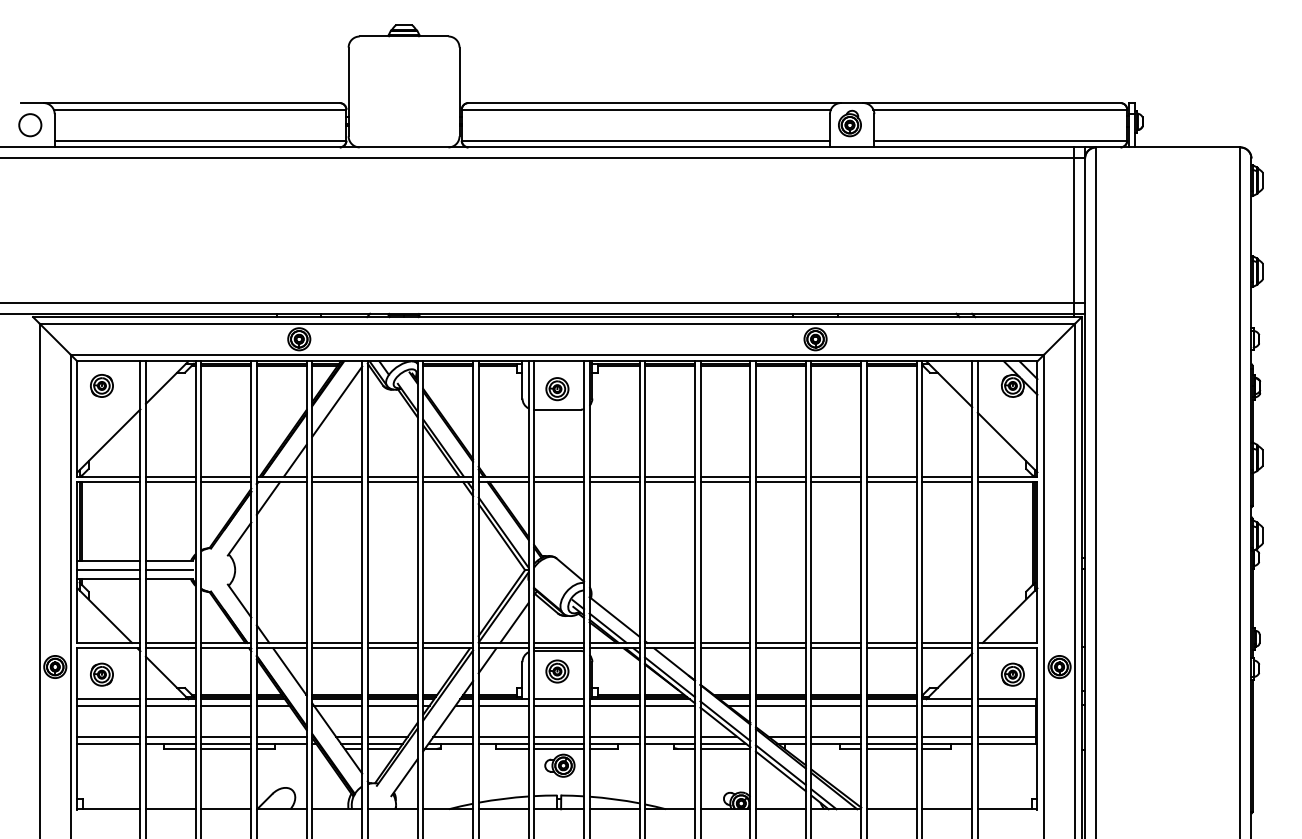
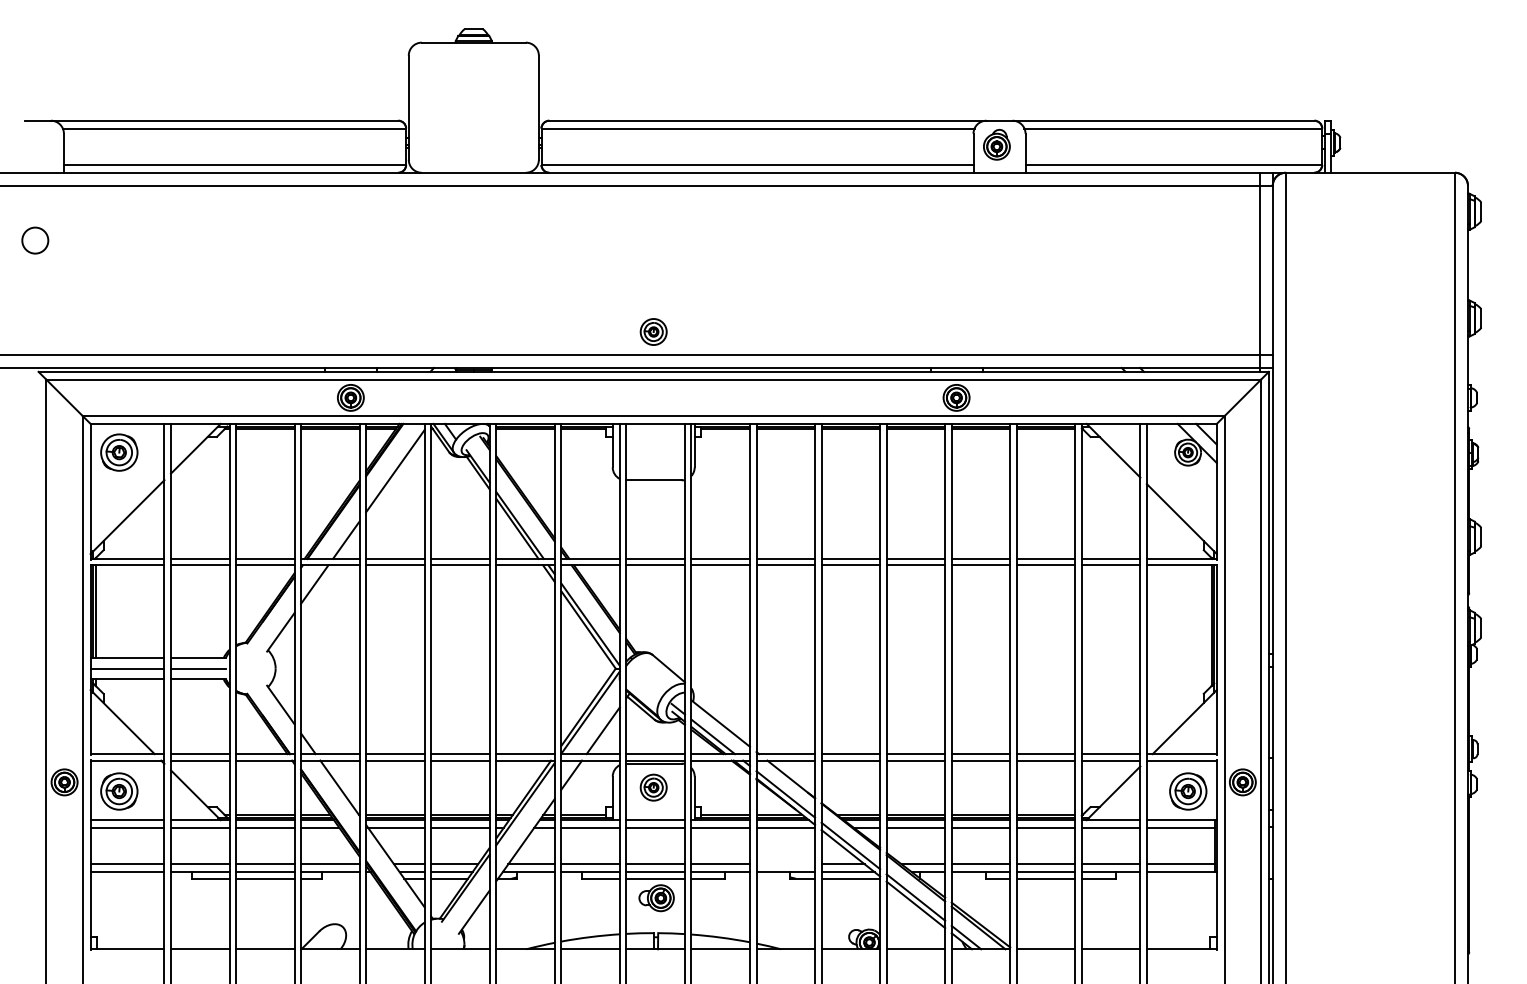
circle: (30, 125) -> (35, 240), moved
part: (101, 385) -> (118, 452), size x1.4
part: (557, 389) -> (653, 332), moved
part: (101, 674) -> (118, 791), size x1.4
part: (1012, 674) -> (1187, 791), size x1.4
line: (669, 736) -> (785, 863), removed

